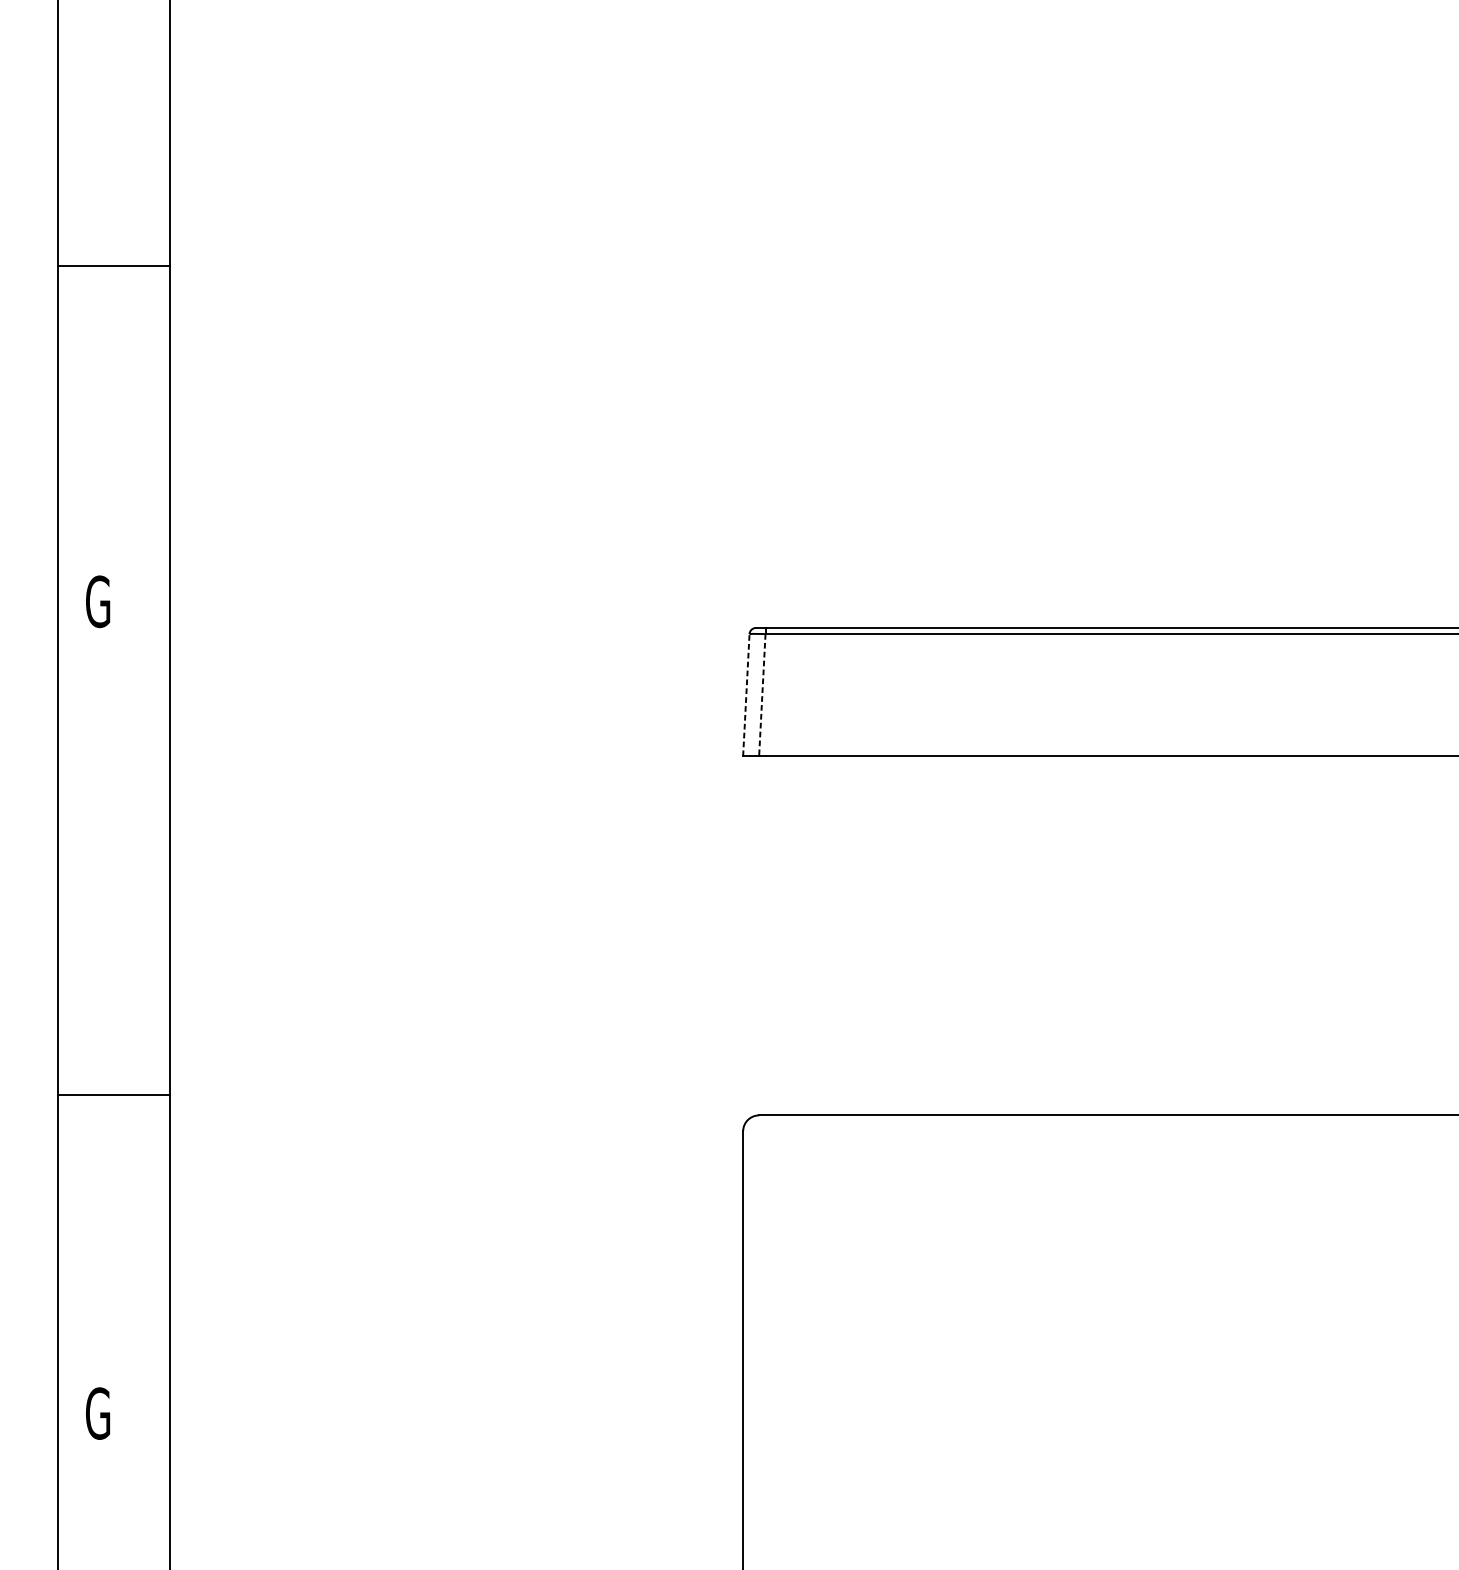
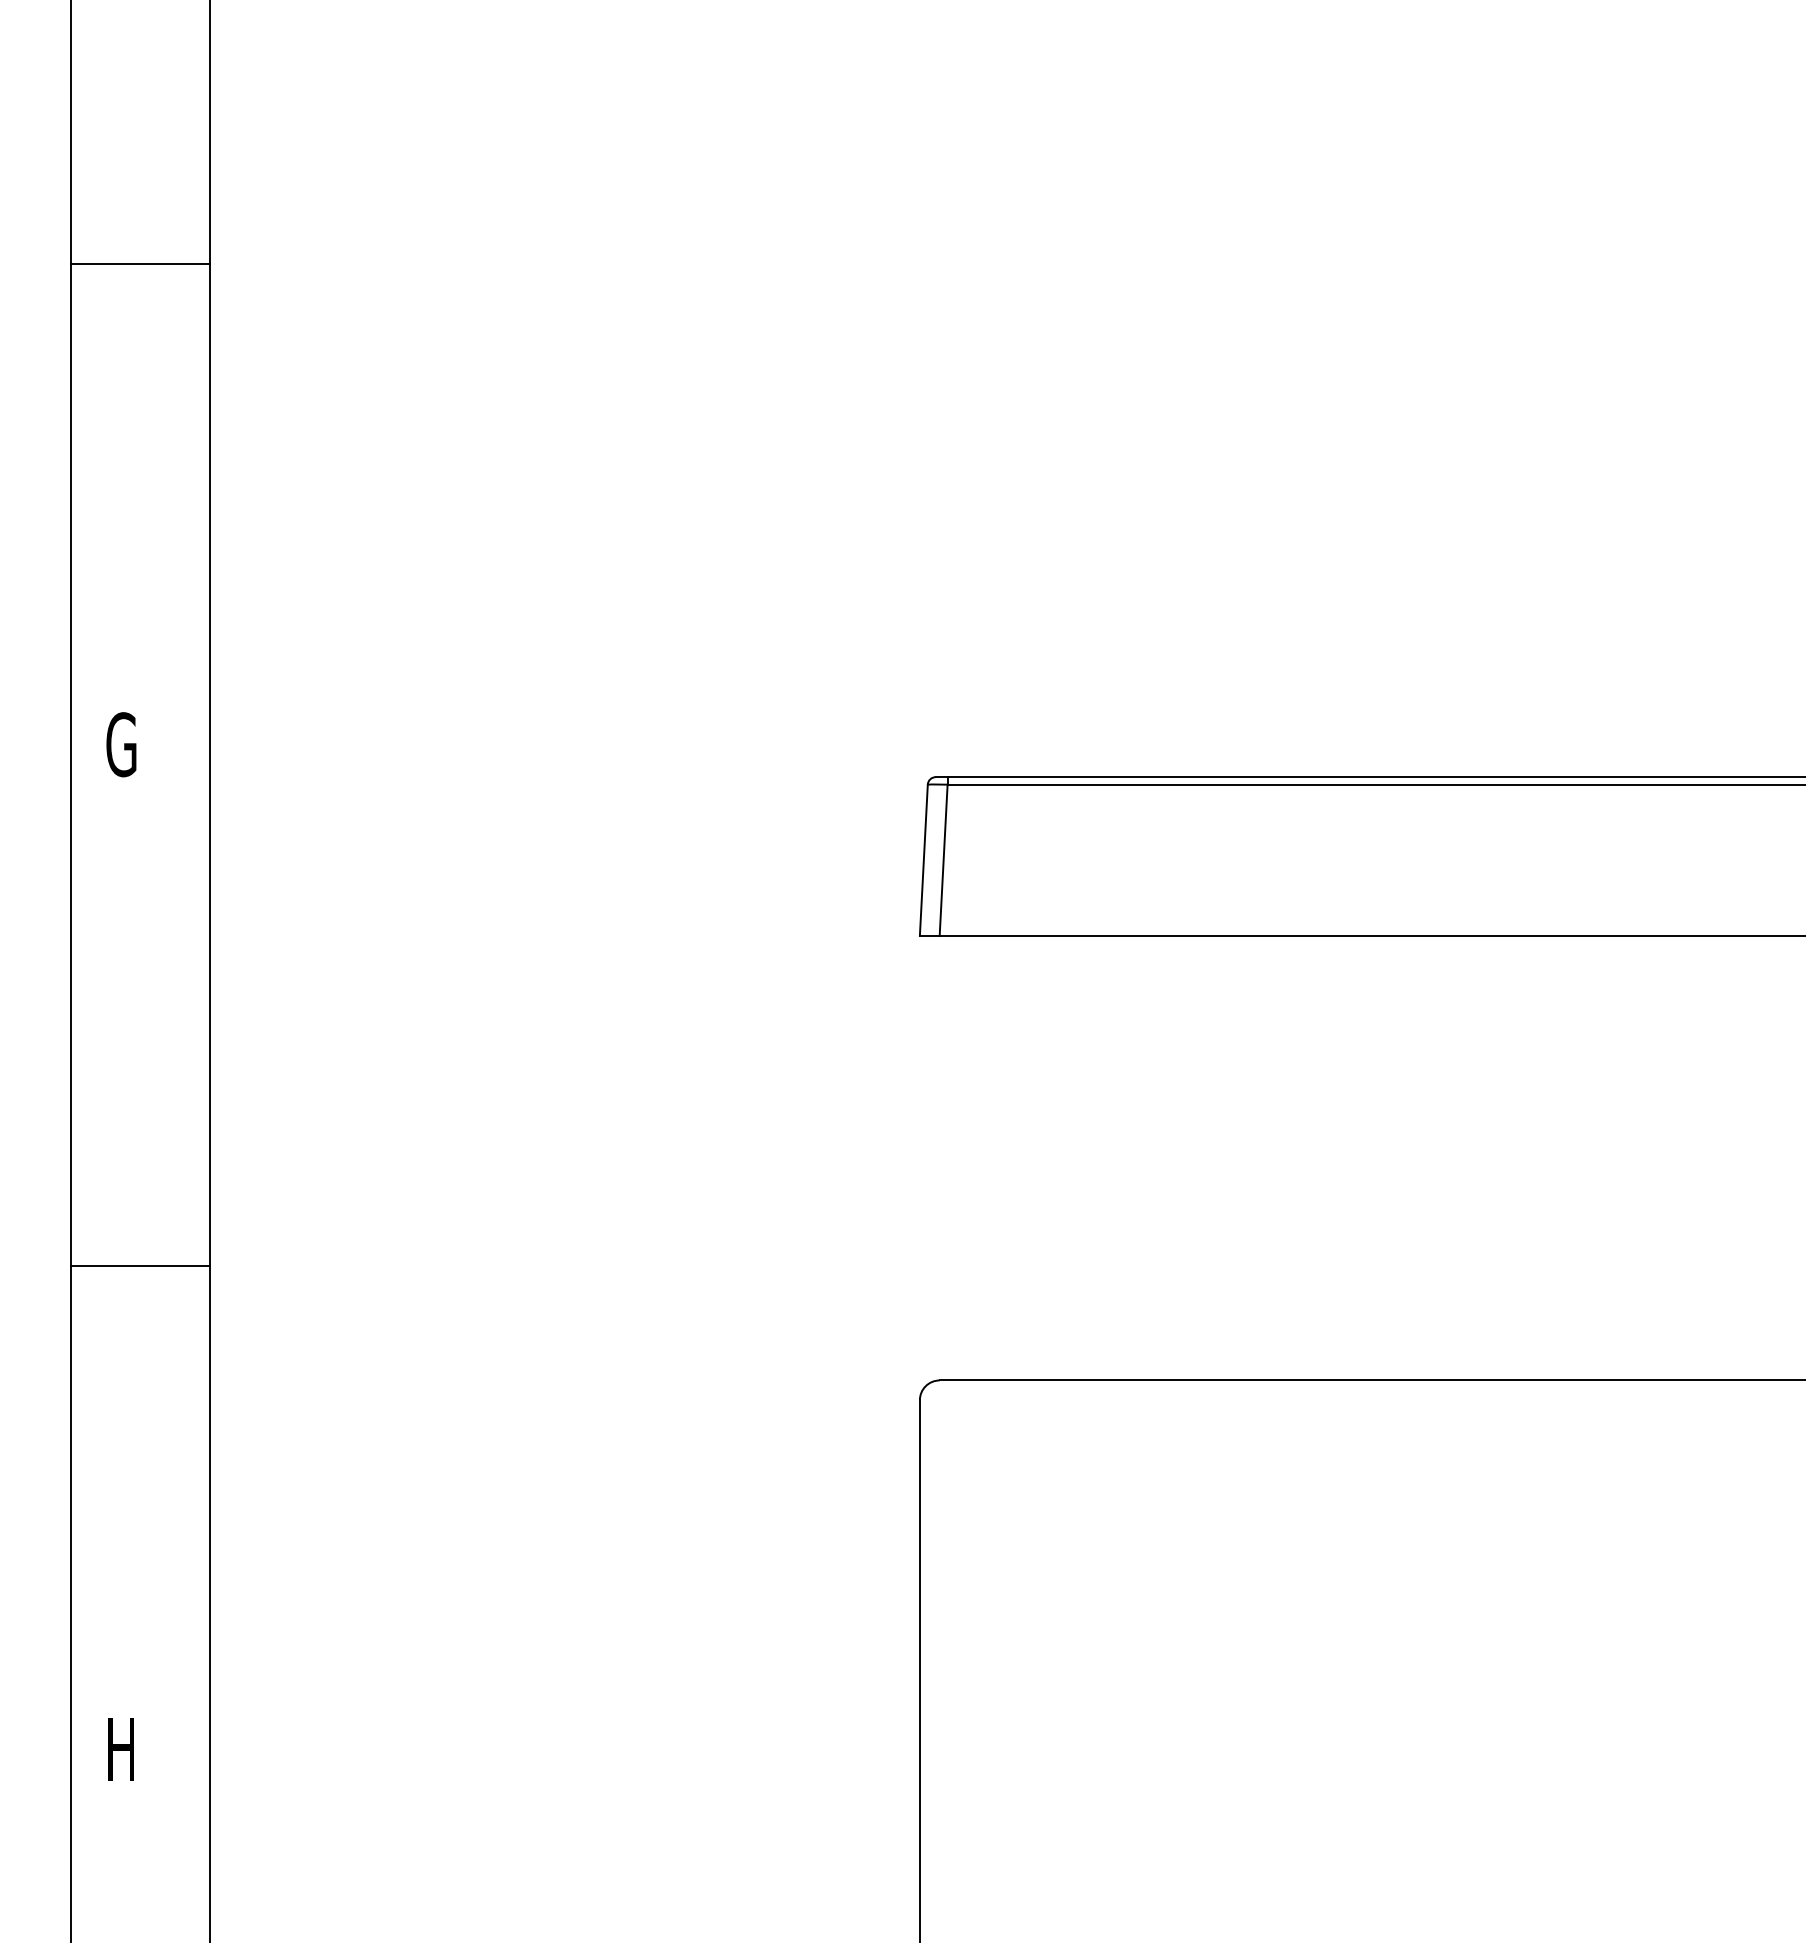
line: (113, 266) -> (140, 263), moved
line: (746, 695) -> (923, 860), dashed -> solid
line: (762, 695) -> (943, 860), dashed -> solid
line: (113, 1095) -> (140, 1265), moved
text: (98, 1413) -> (121, 1749), G -> H

